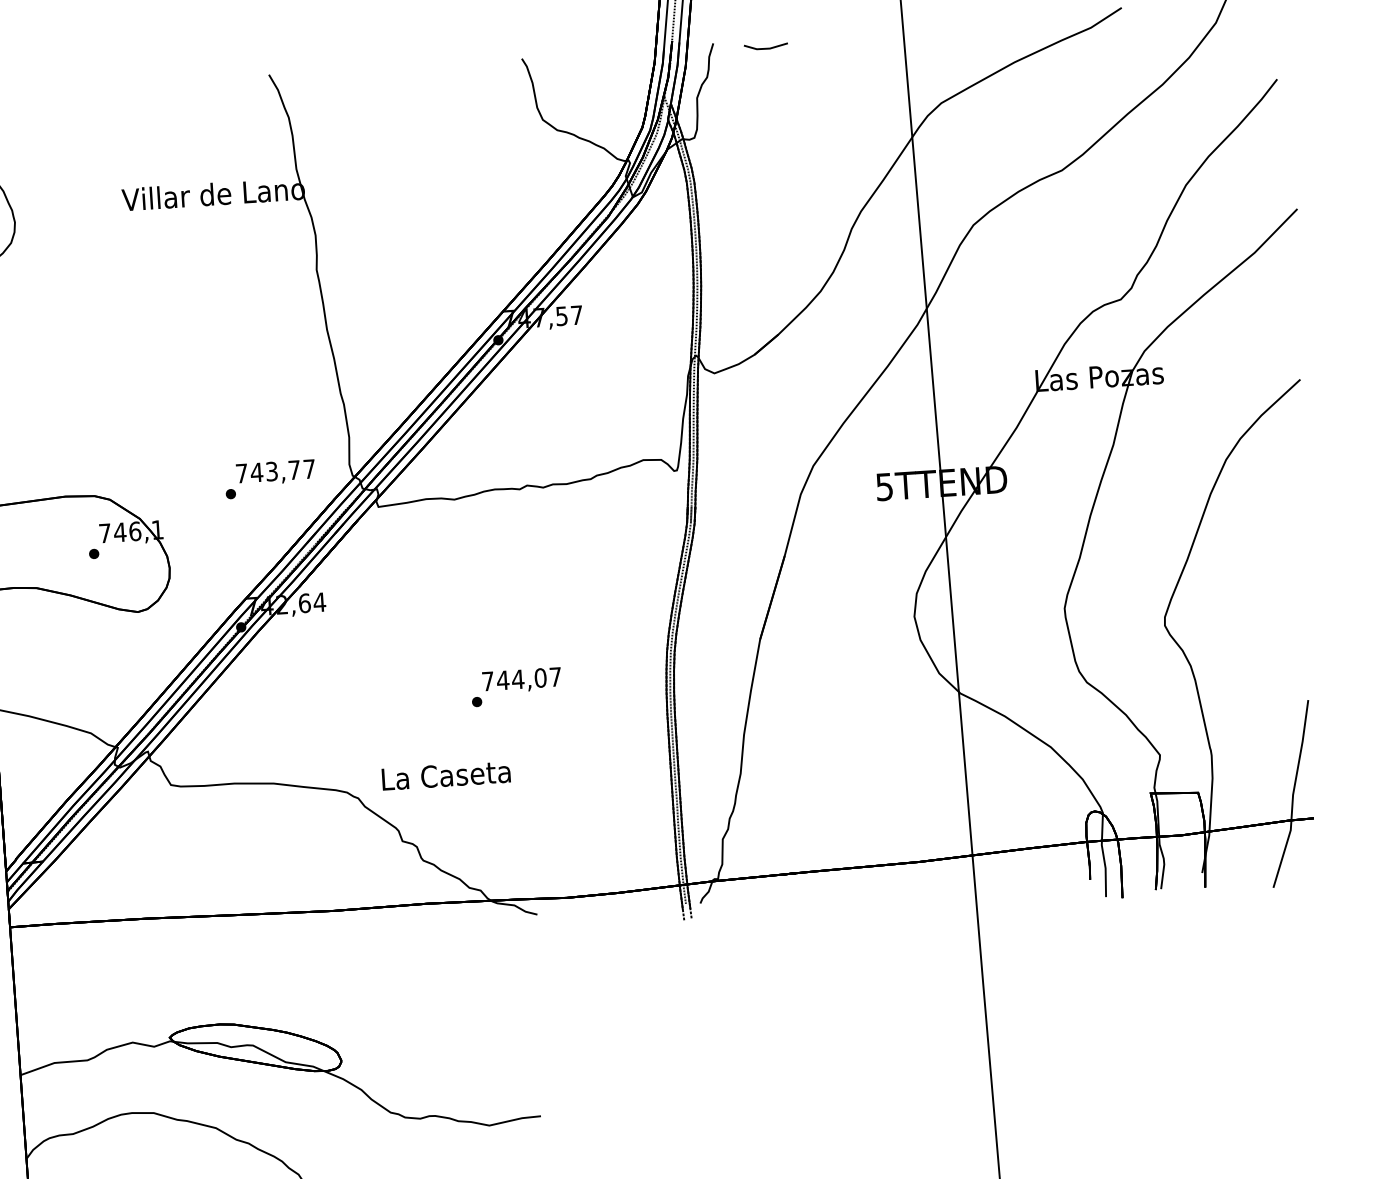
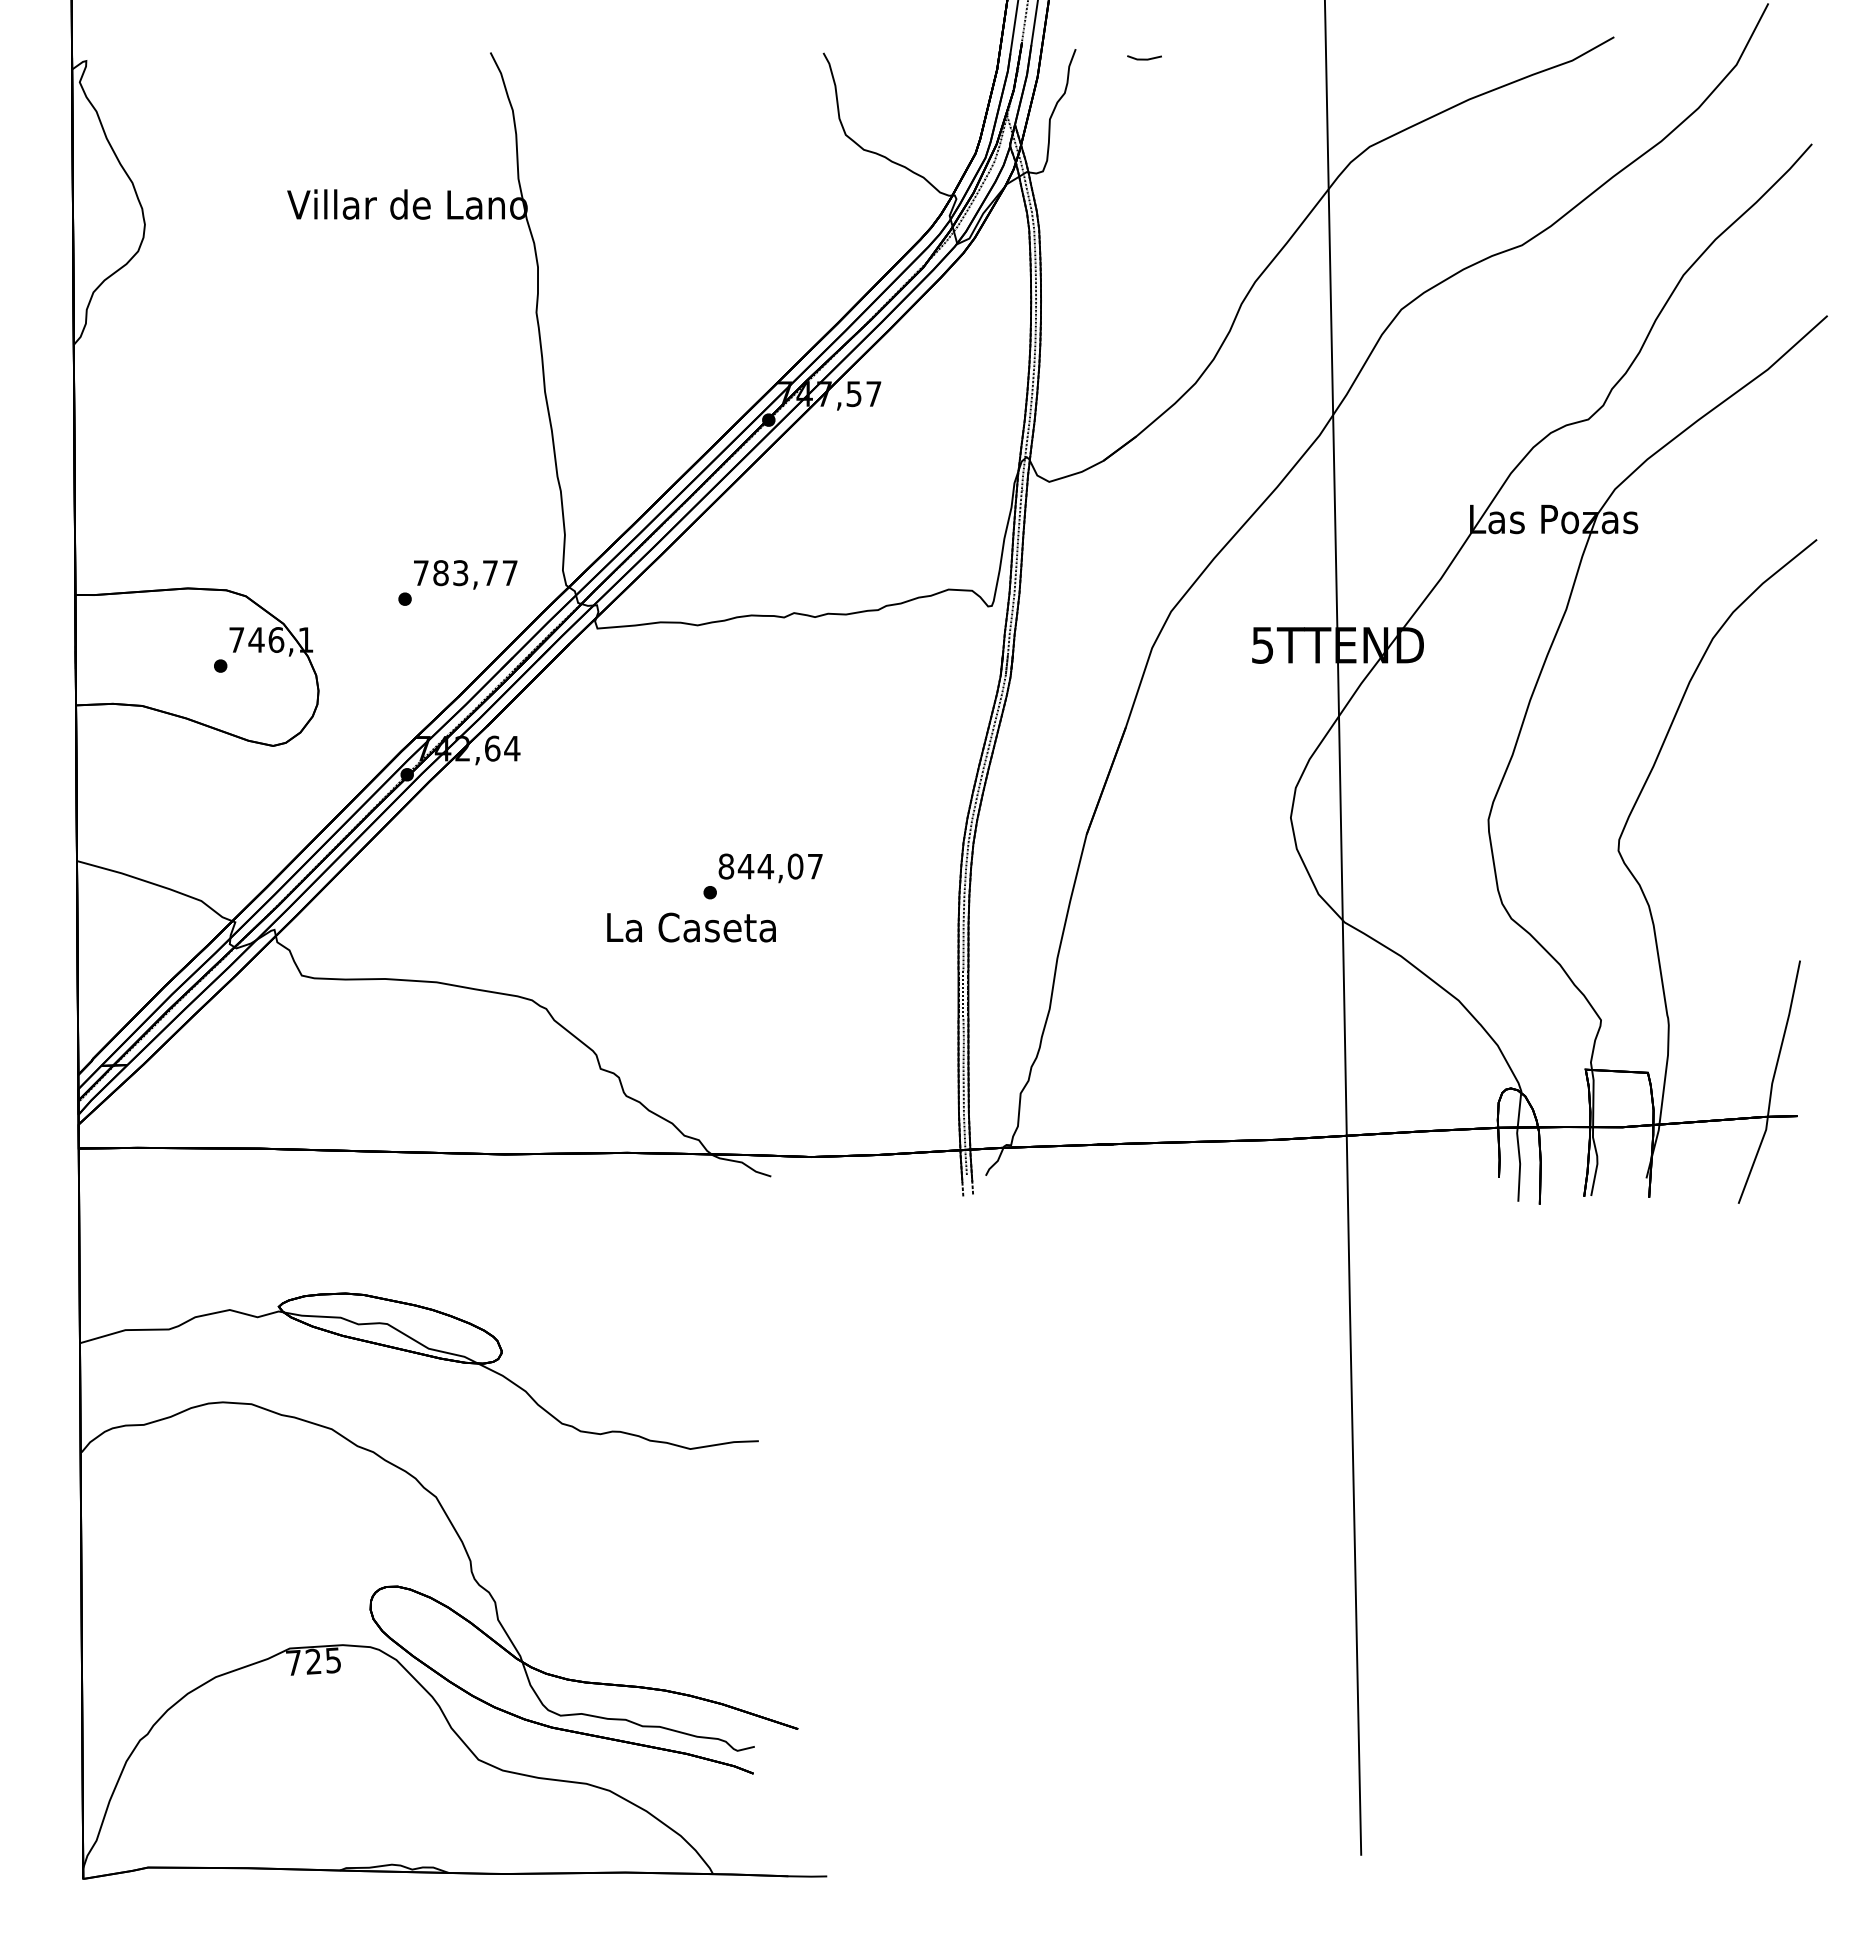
part: (765, 46) -> (1144, 57), size x0.6
text: (256, 472) -> (440, 573), 743,77 -> 783,77
text: (488, 681) -> (726, 866), 744,07 -> 844,07
text: (446, 775) -> (691, 927), moved

